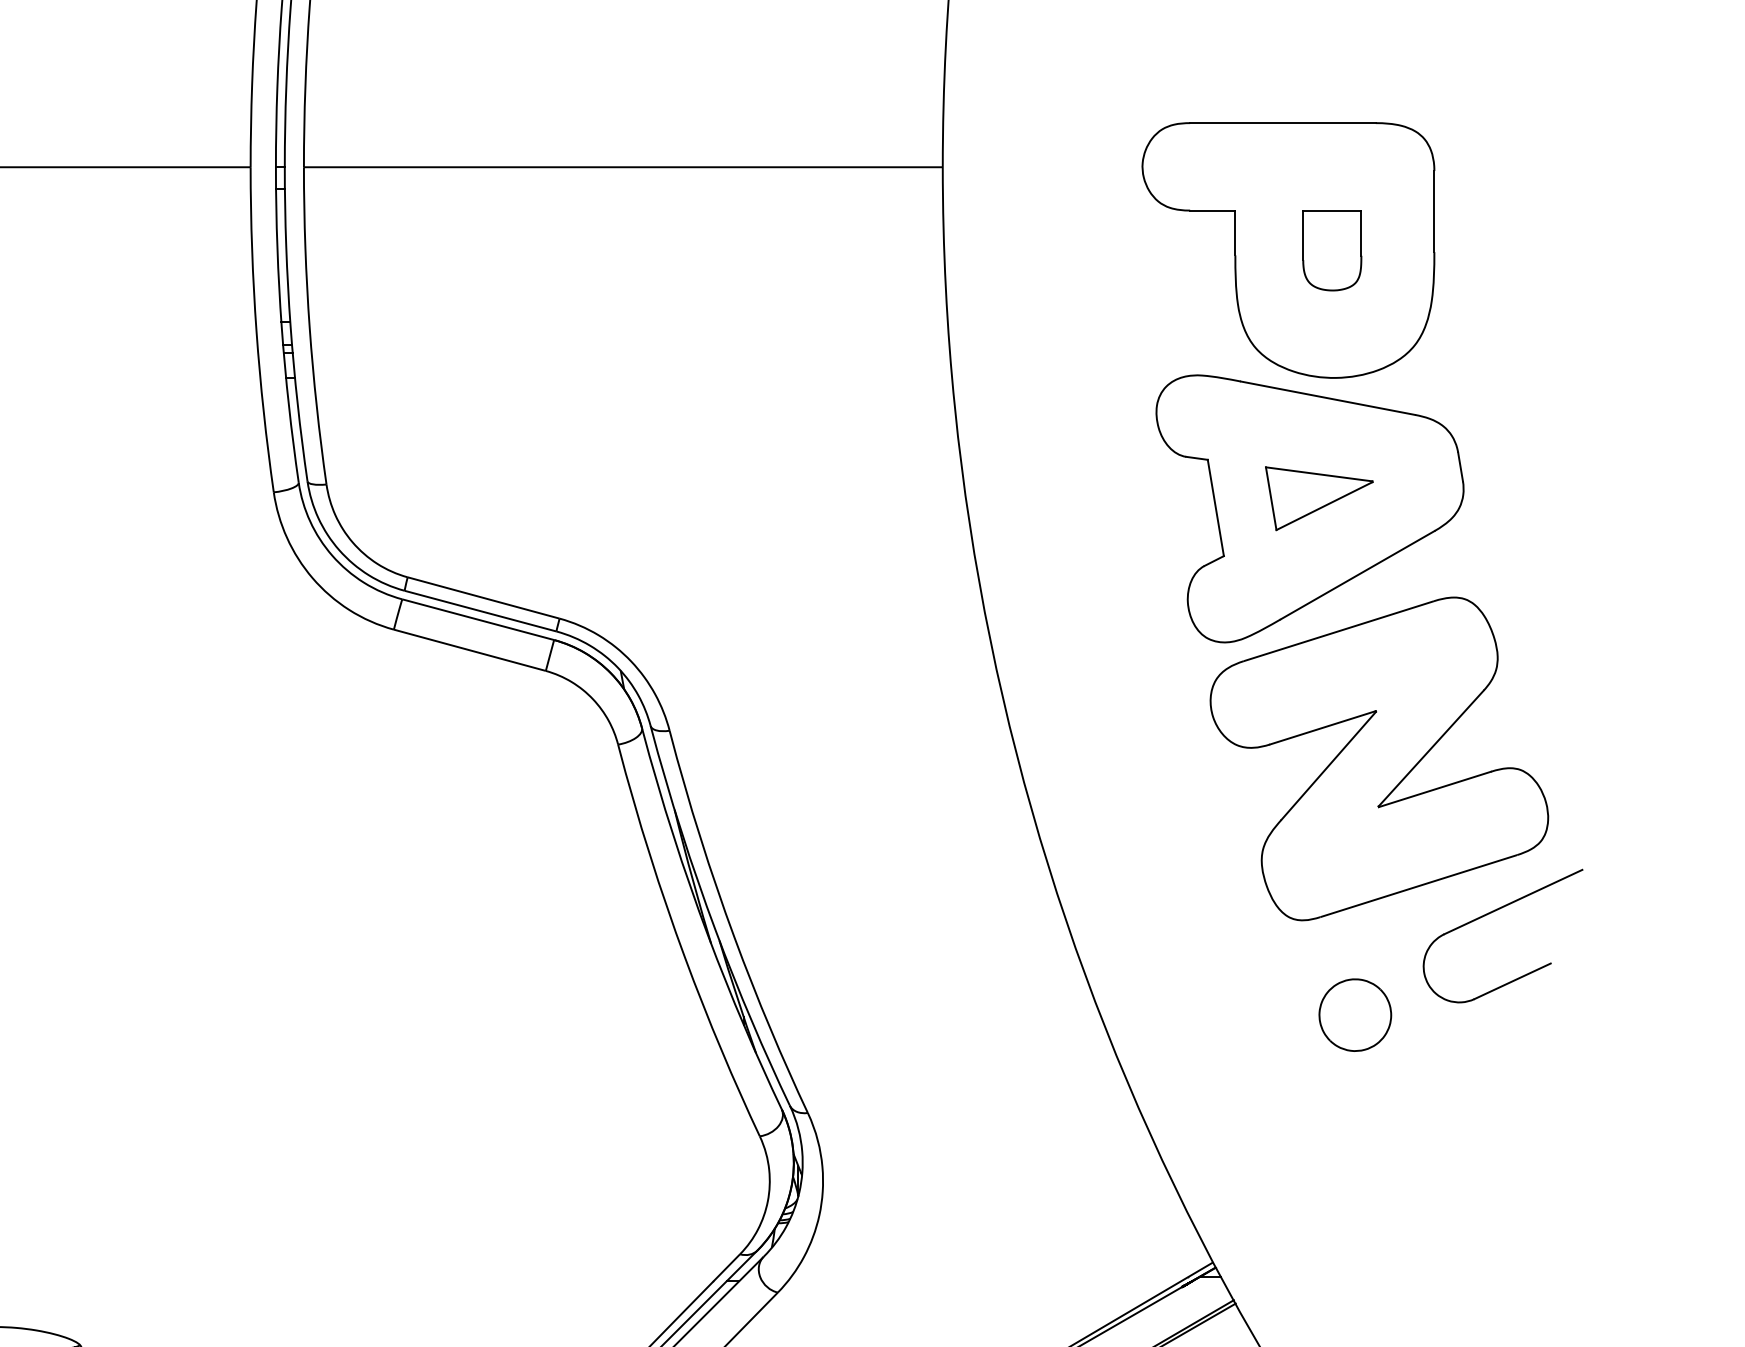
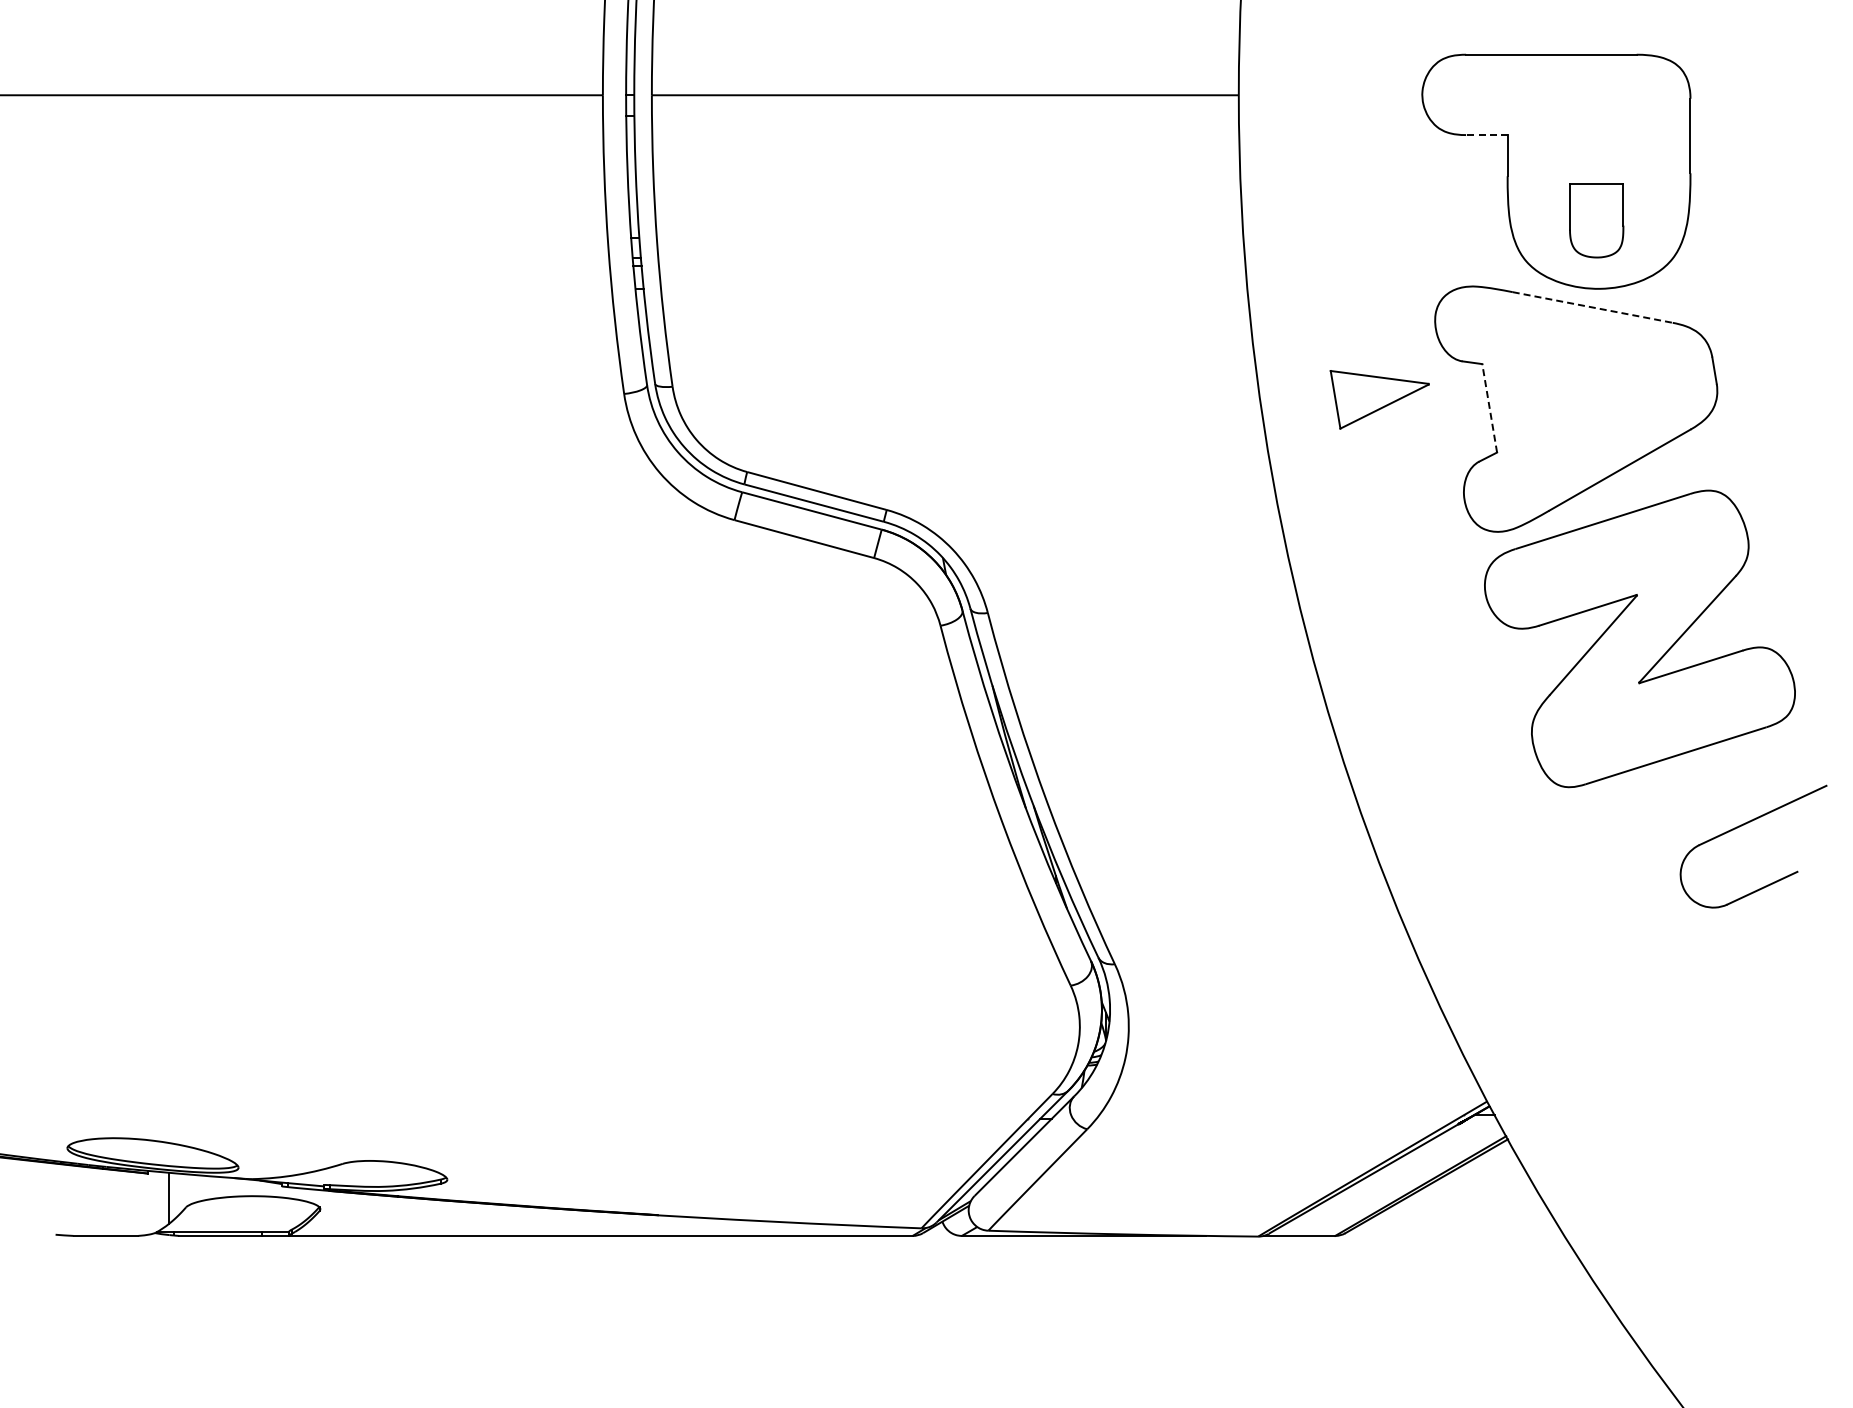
line: (1212, 211) -> (1486, 135), solid -> dashed
part: (1332, 250) -> (1596, 220), moved
line: (1328, 398) -> (1593, 307), solid -> dashed
part: (1319, 498) -> (1379, 399), moved
line: (1215, 508) -> (1489, 408), solid -> dashed
part: (1493, 913) -> (1744, 825), moved
part: (1354, 1015) -> (1617, 874), removed

